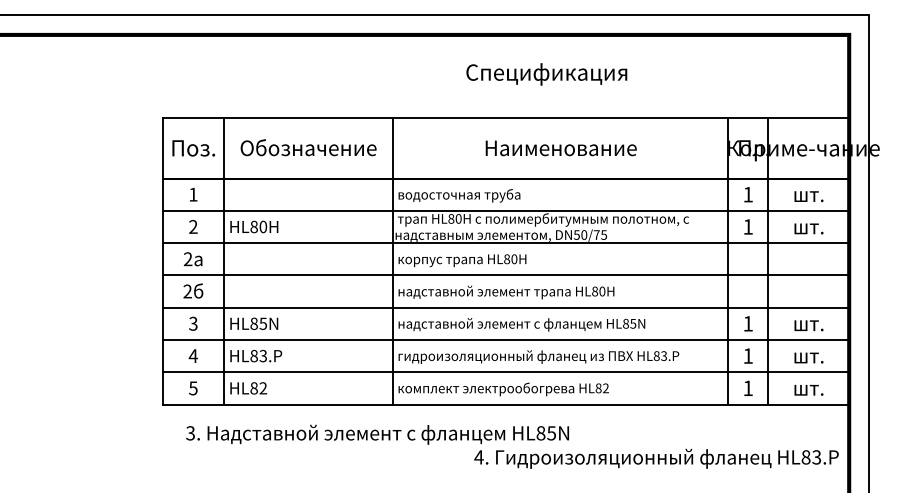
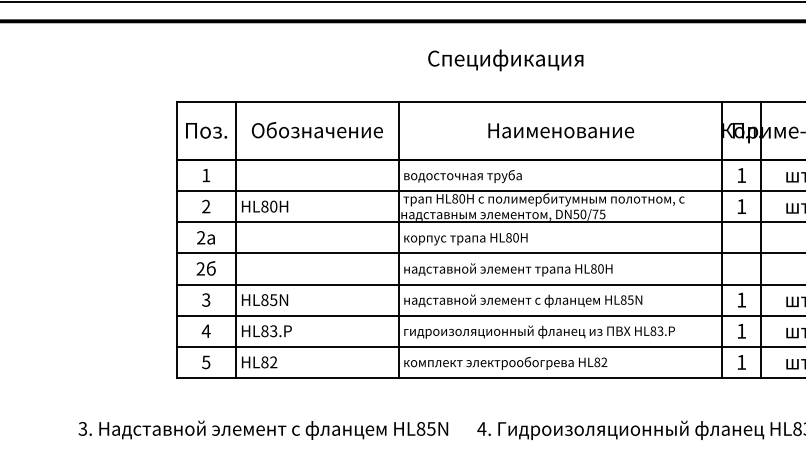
text: (546, 74) -> (505, 60), moved
text: (377, 434) -> (263, 430), moved

